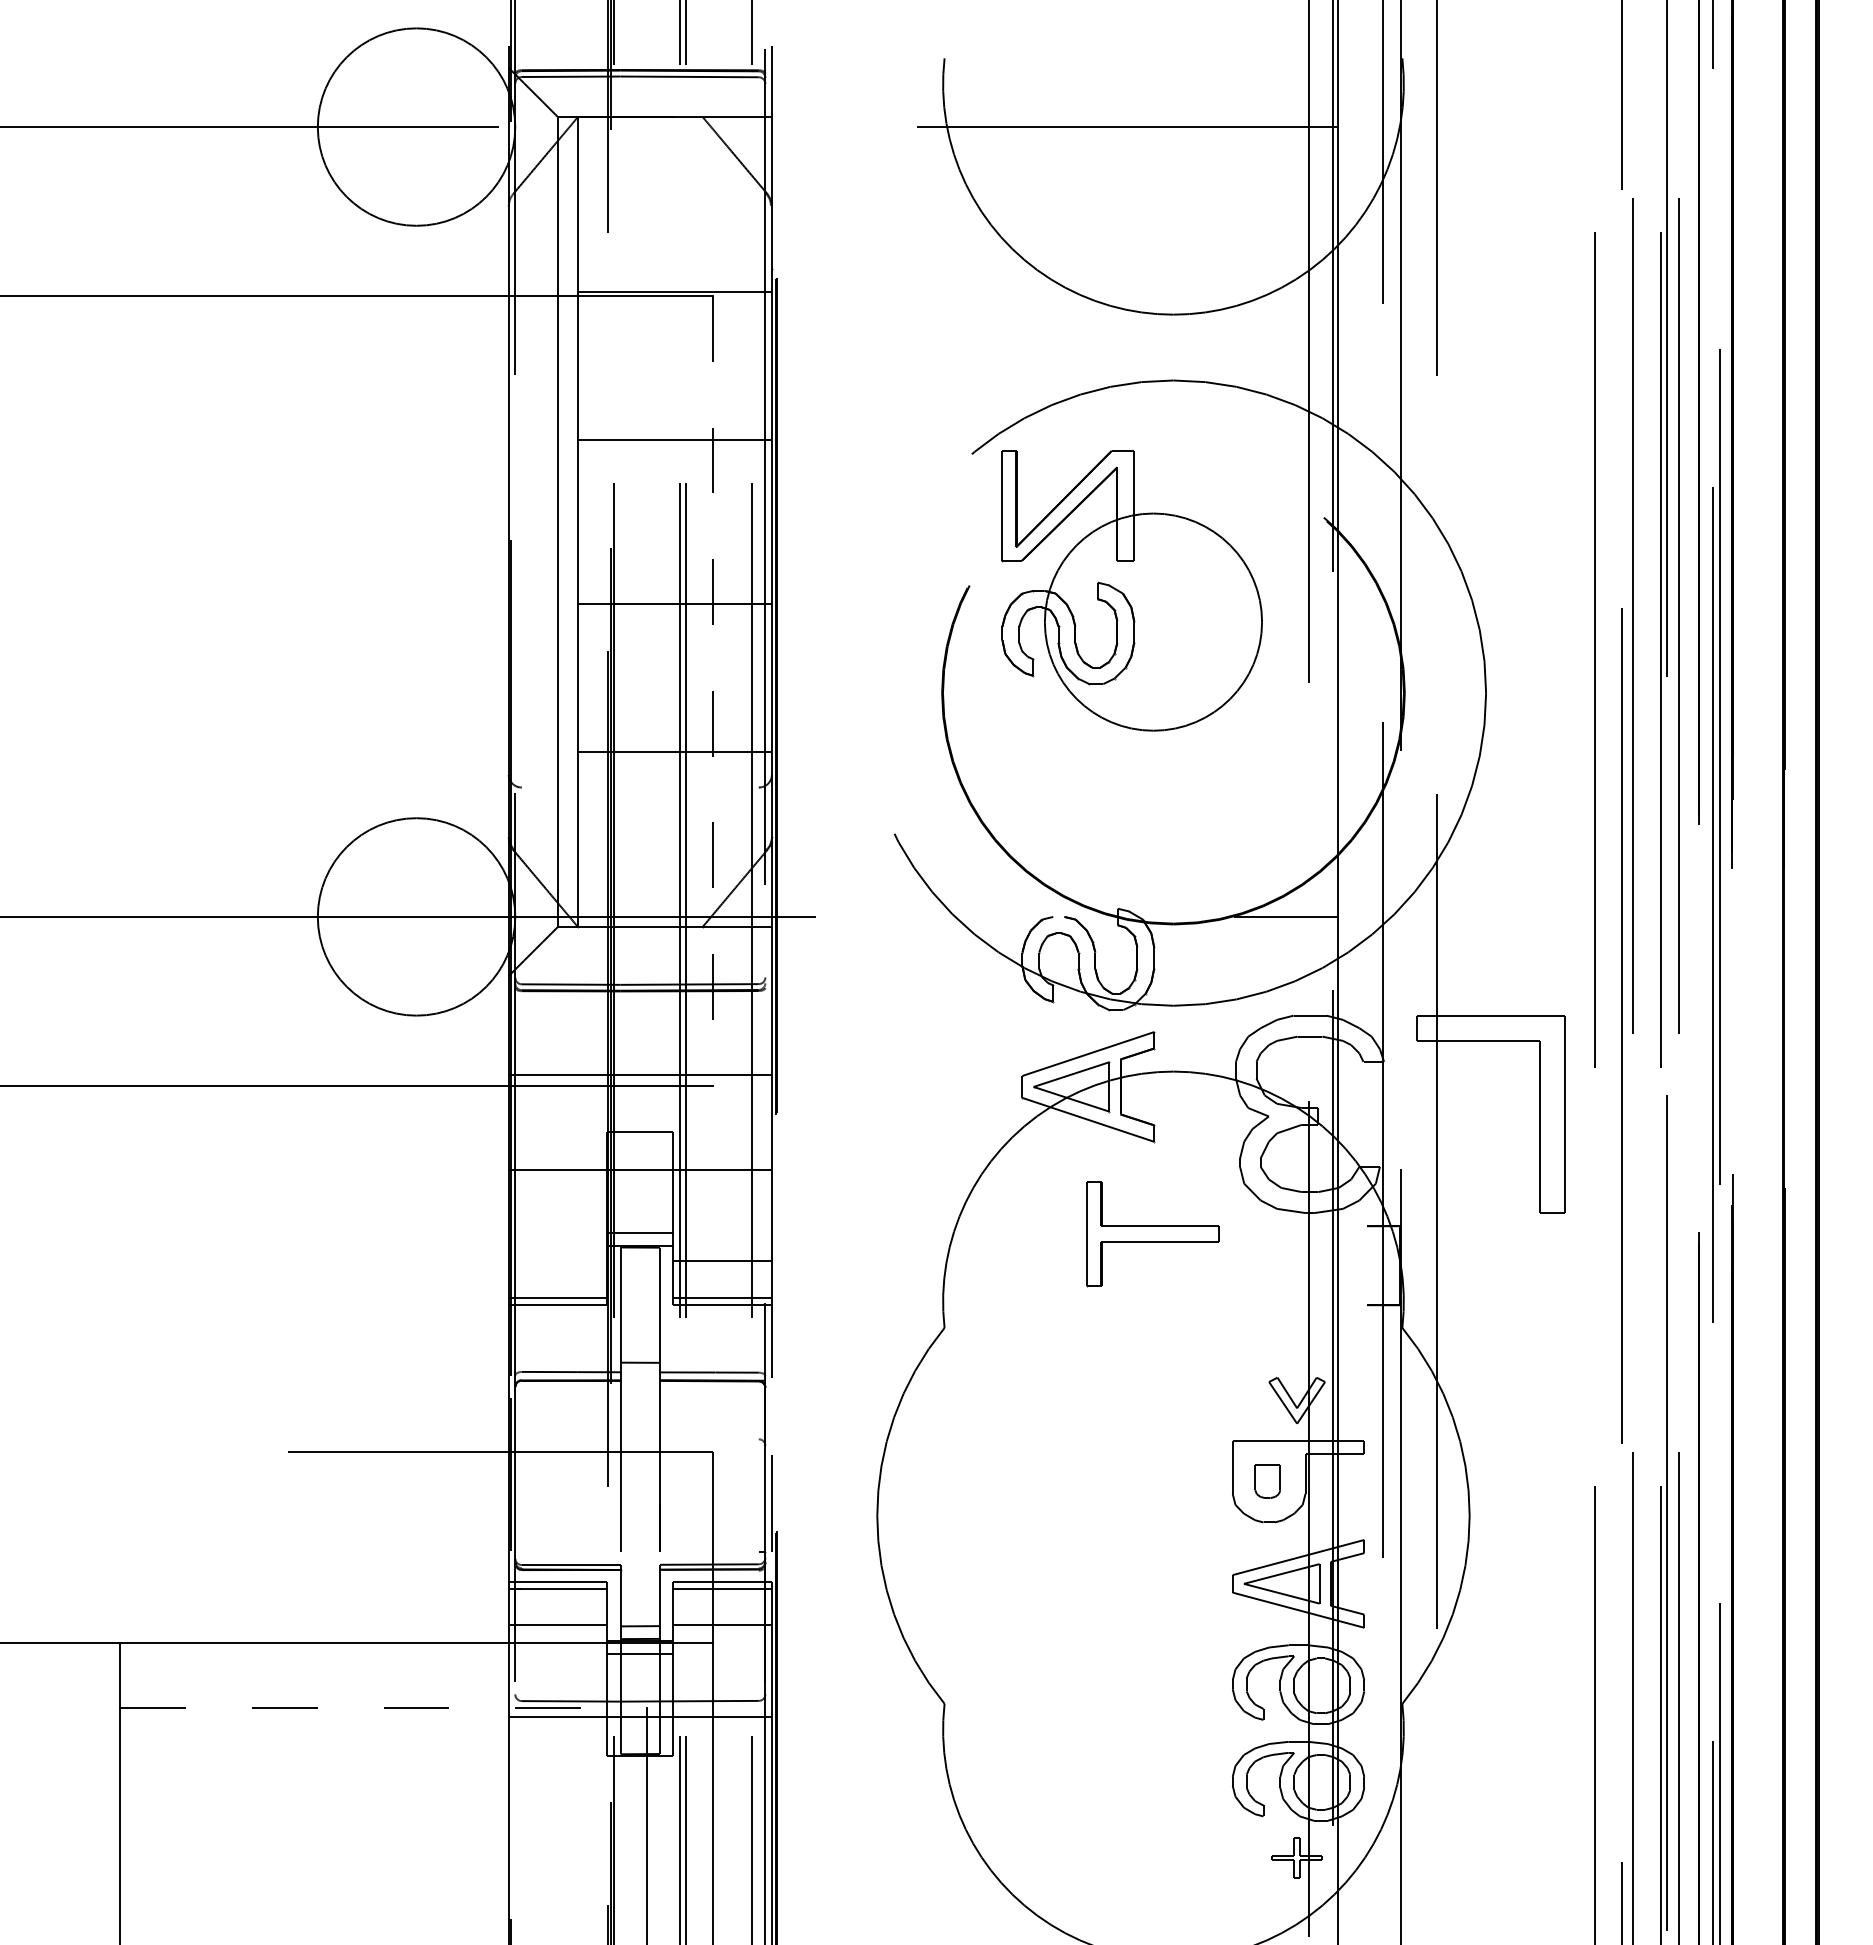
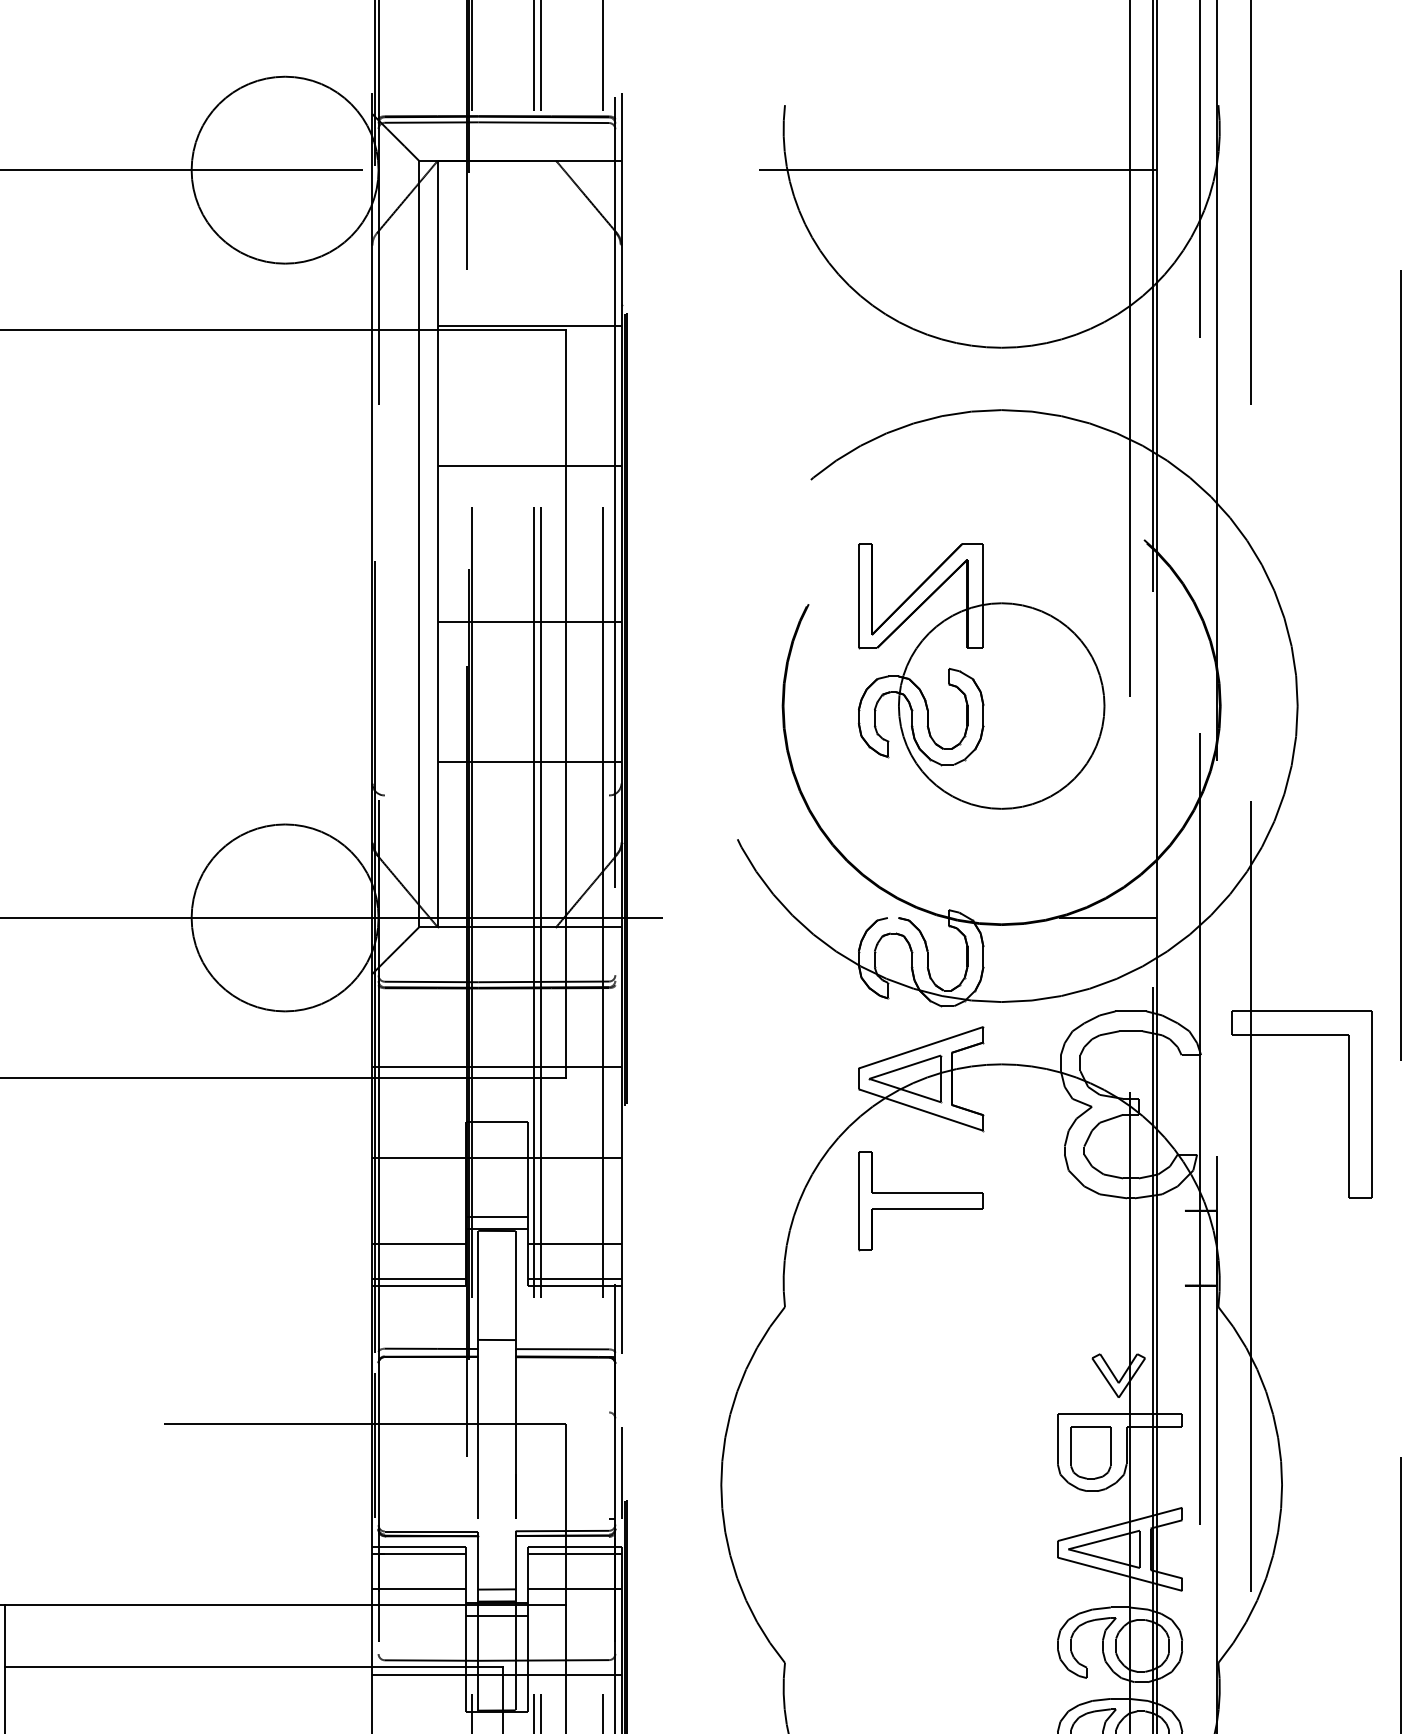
part: (1131, 590) -> (980, 676), moved
line: (712, 690) -> (565, 703), dashed -> solid
part: (1152, 1234) -> (920, 1201), moved
line: (557, 1261) -> (418, 1244), added
part: (1267, 1481) -> (1090, 1452), size x1.67
line: (384, 1708) -> (254, 1667), dashed -> solid

